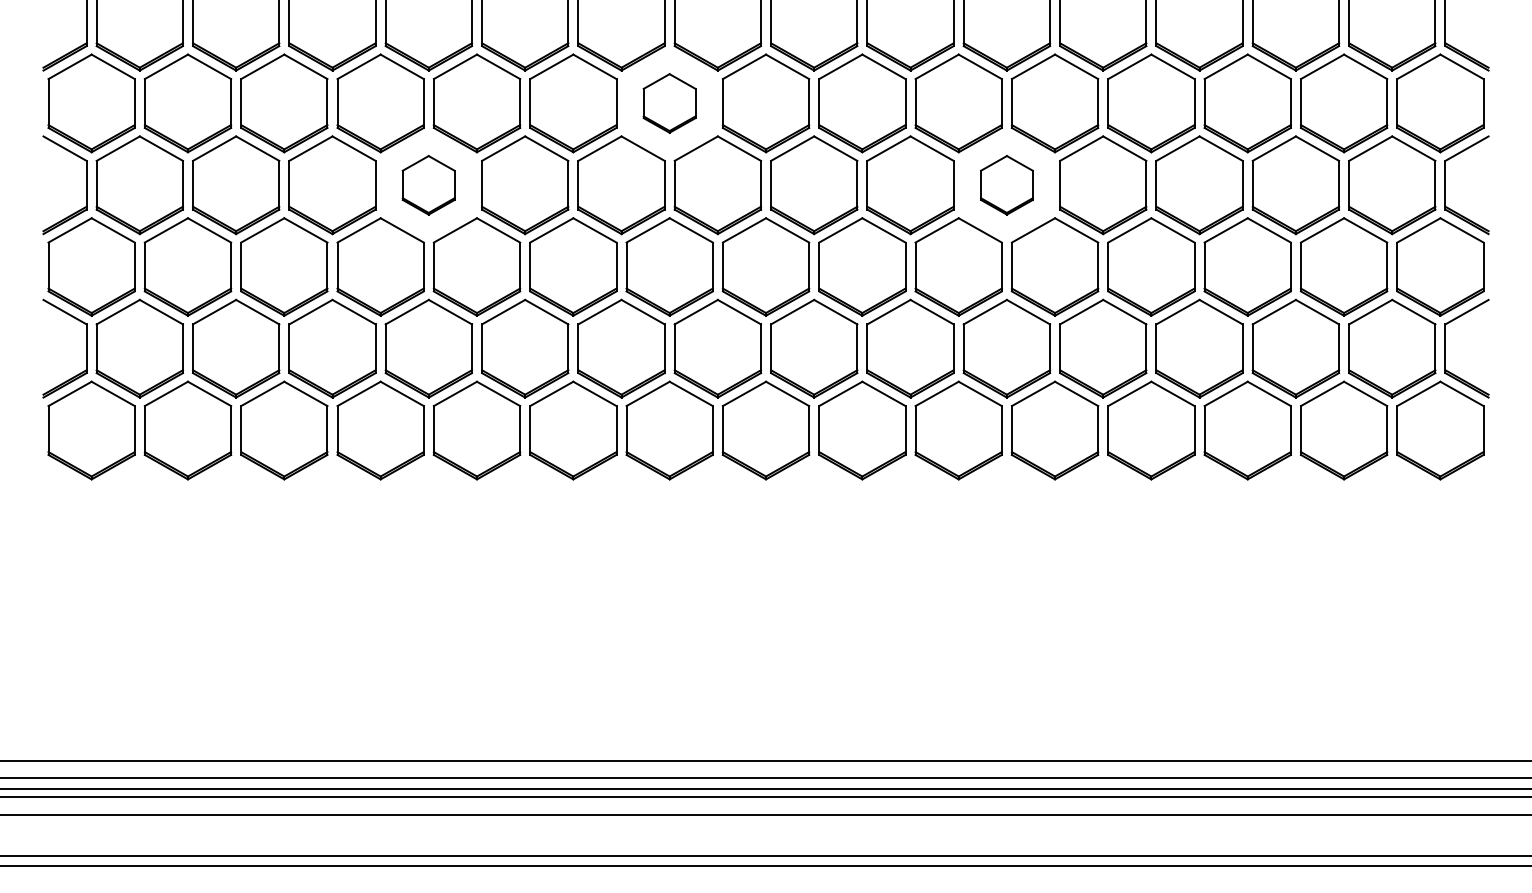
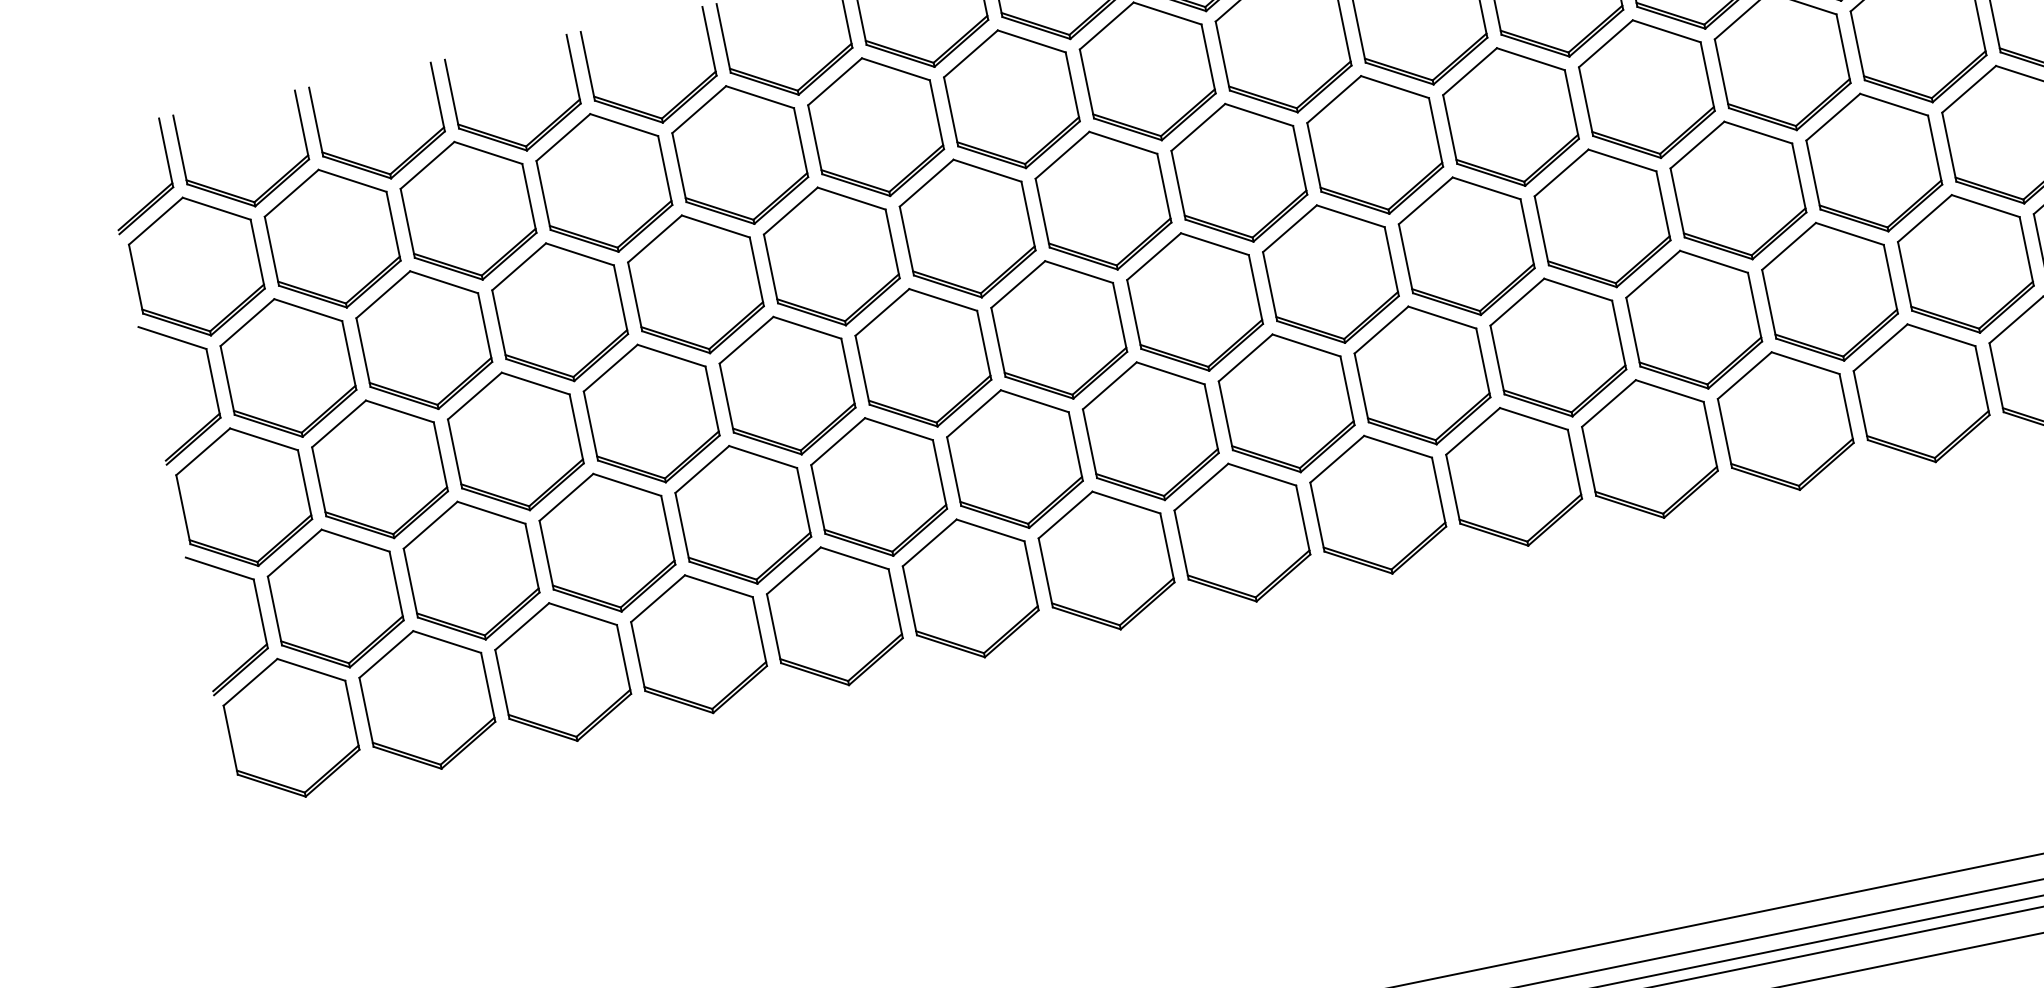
part: (669, 103) -> (1011, 99), size x1.67
part: (428, 185) -> (695, 284), size x1.67
part: (1006, 185) -> (1510, 117), size x1.67

